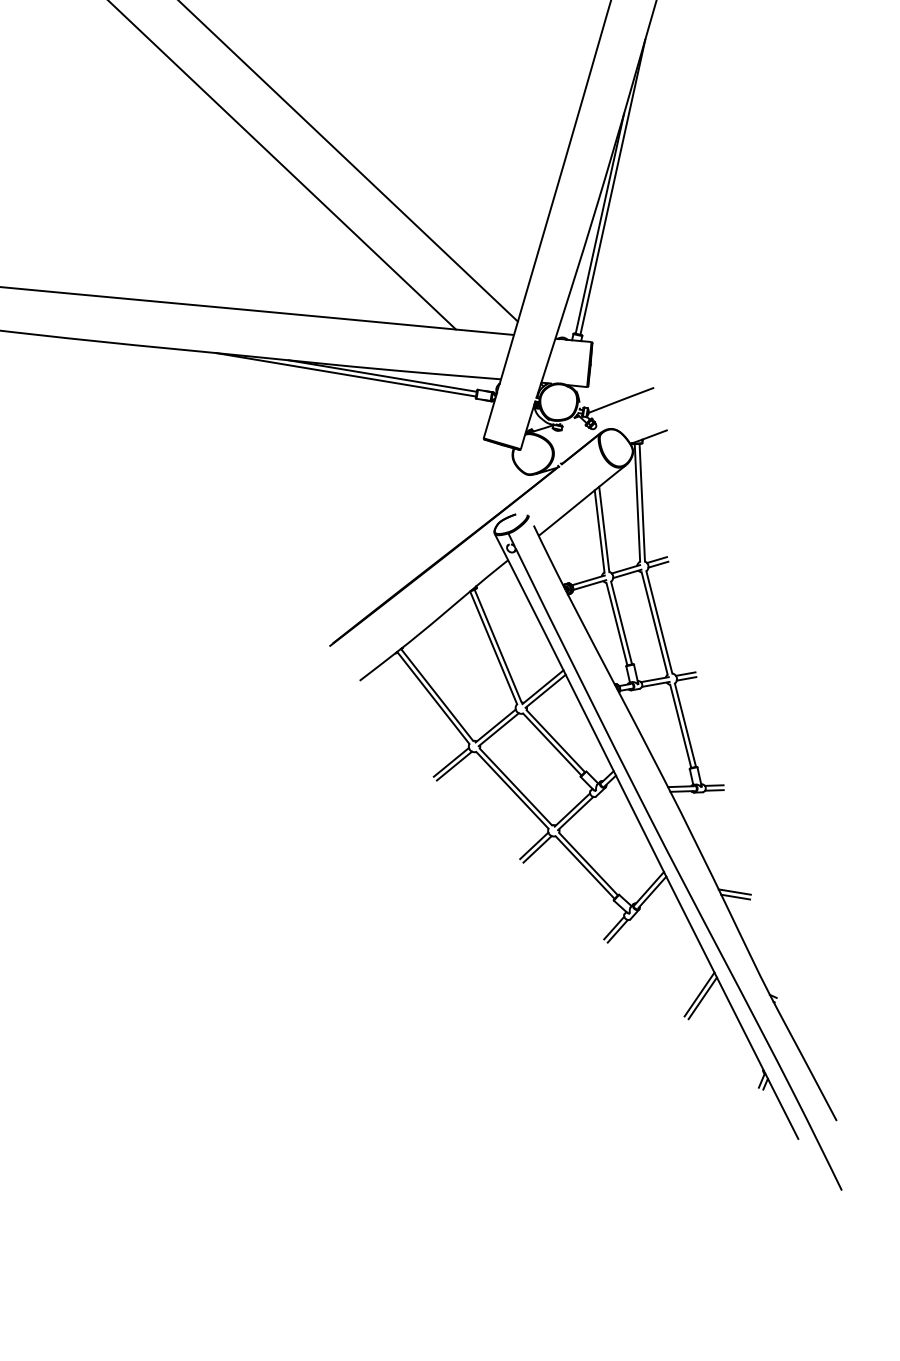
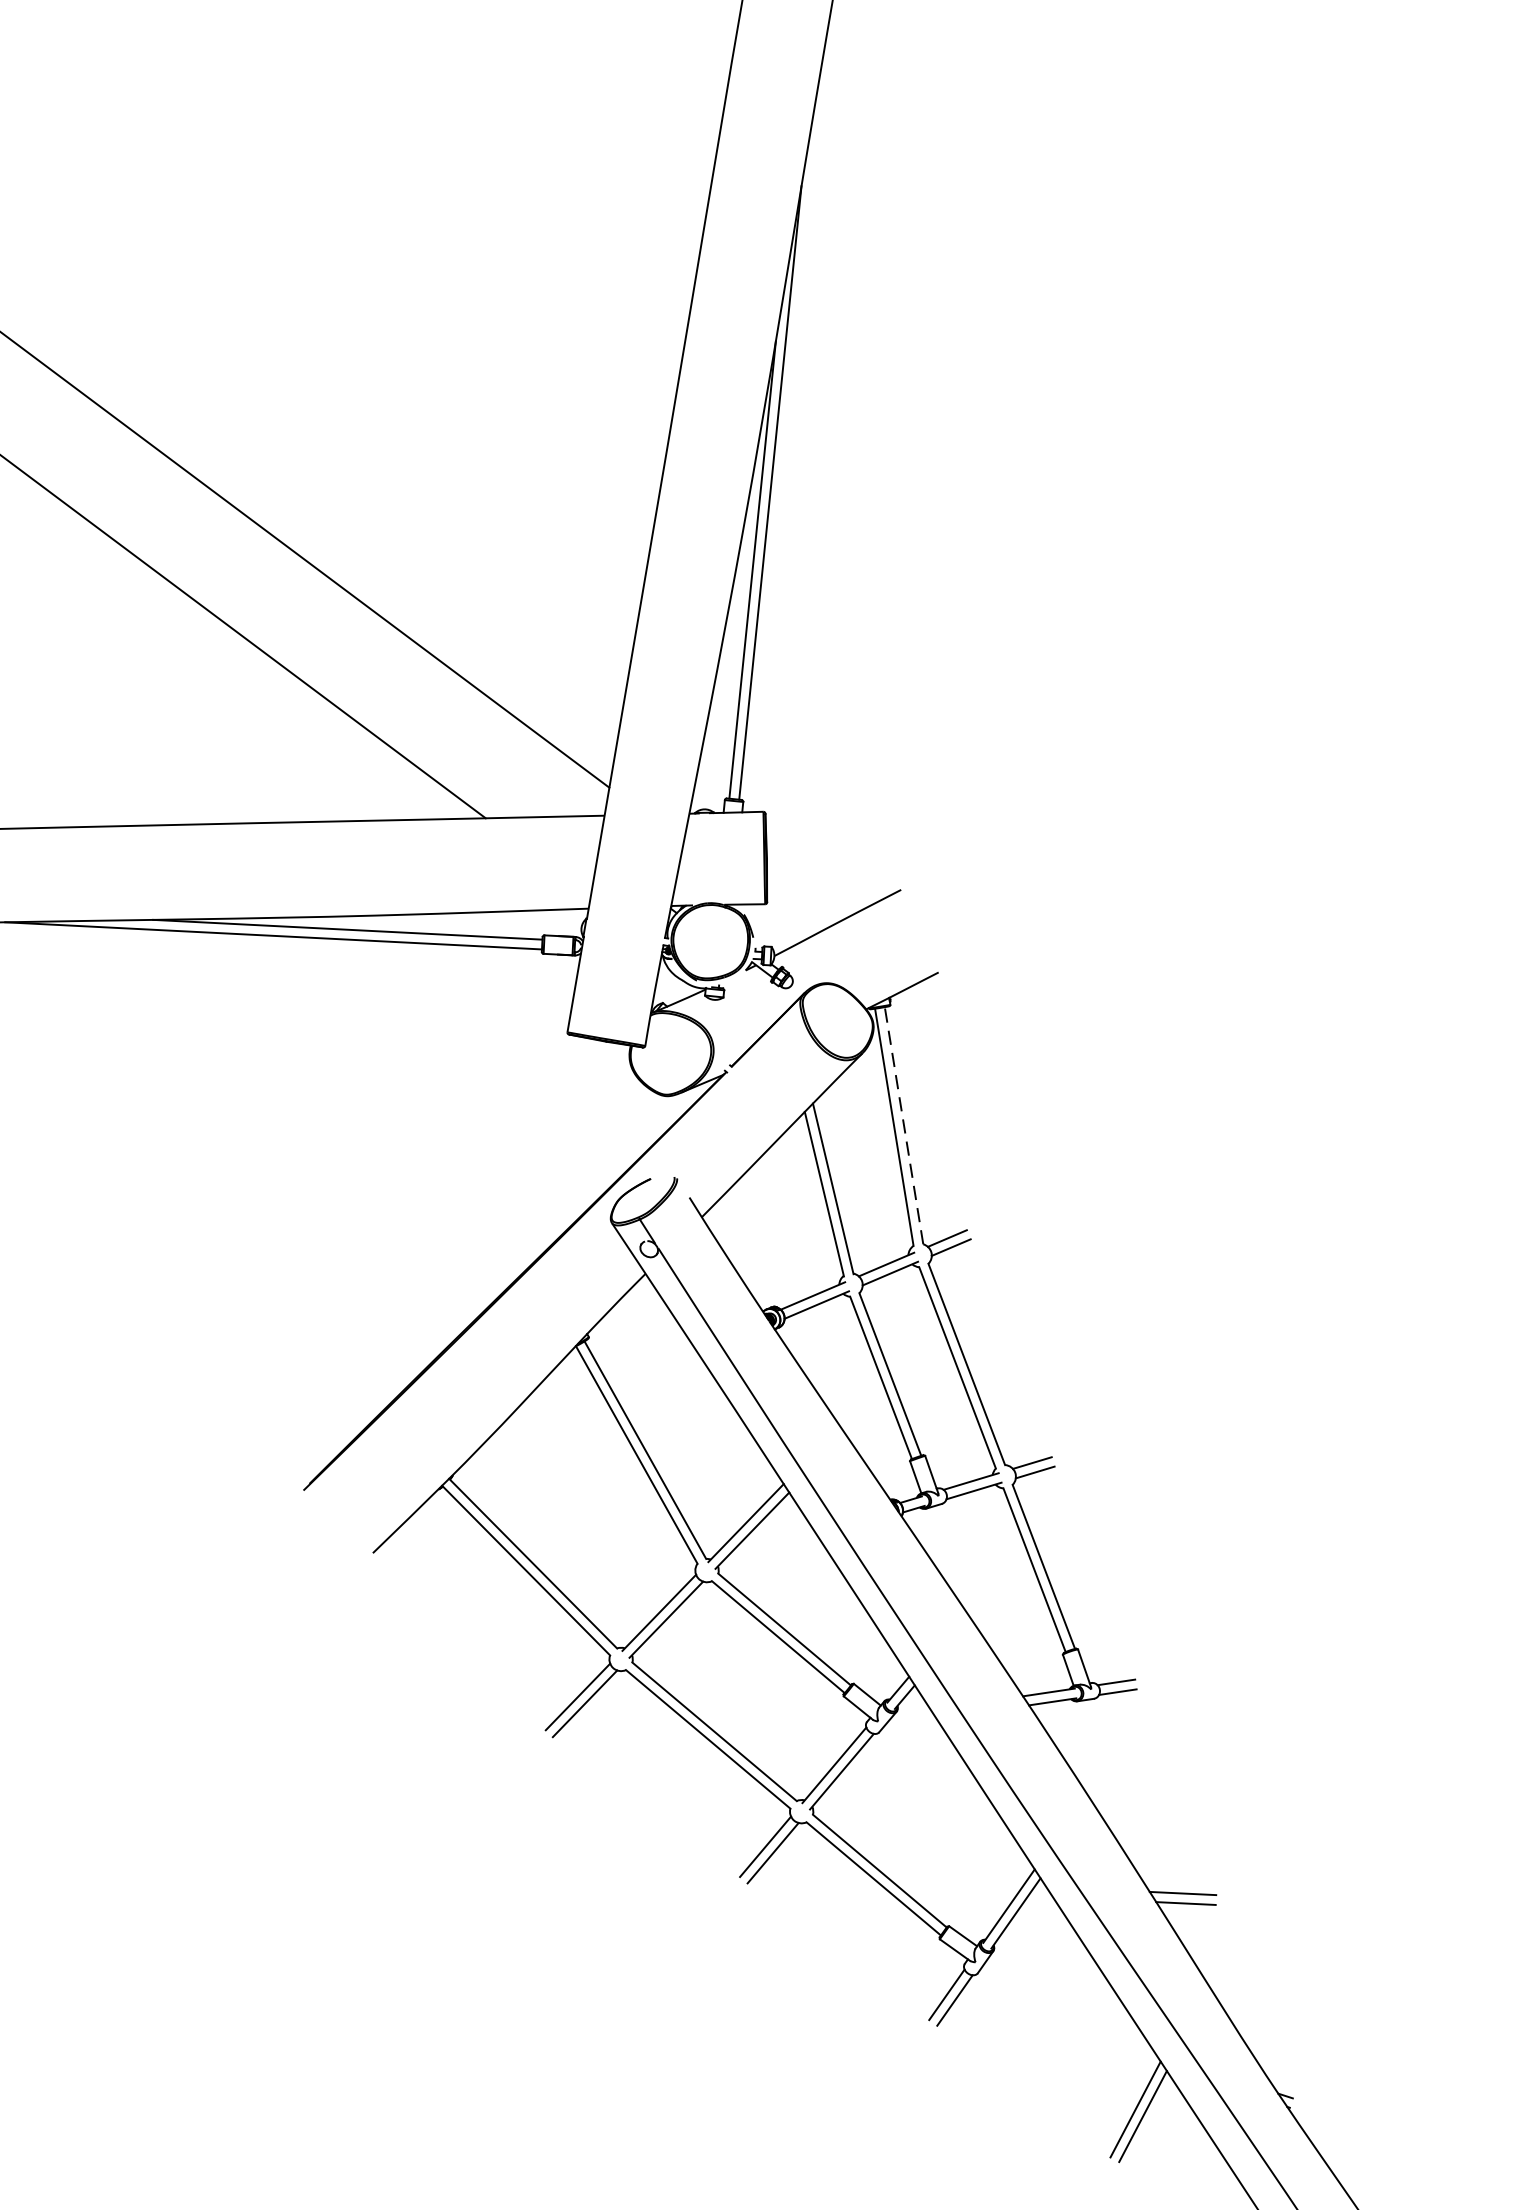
line: (642, 502) -> (904, 1125), solid -> dashed

